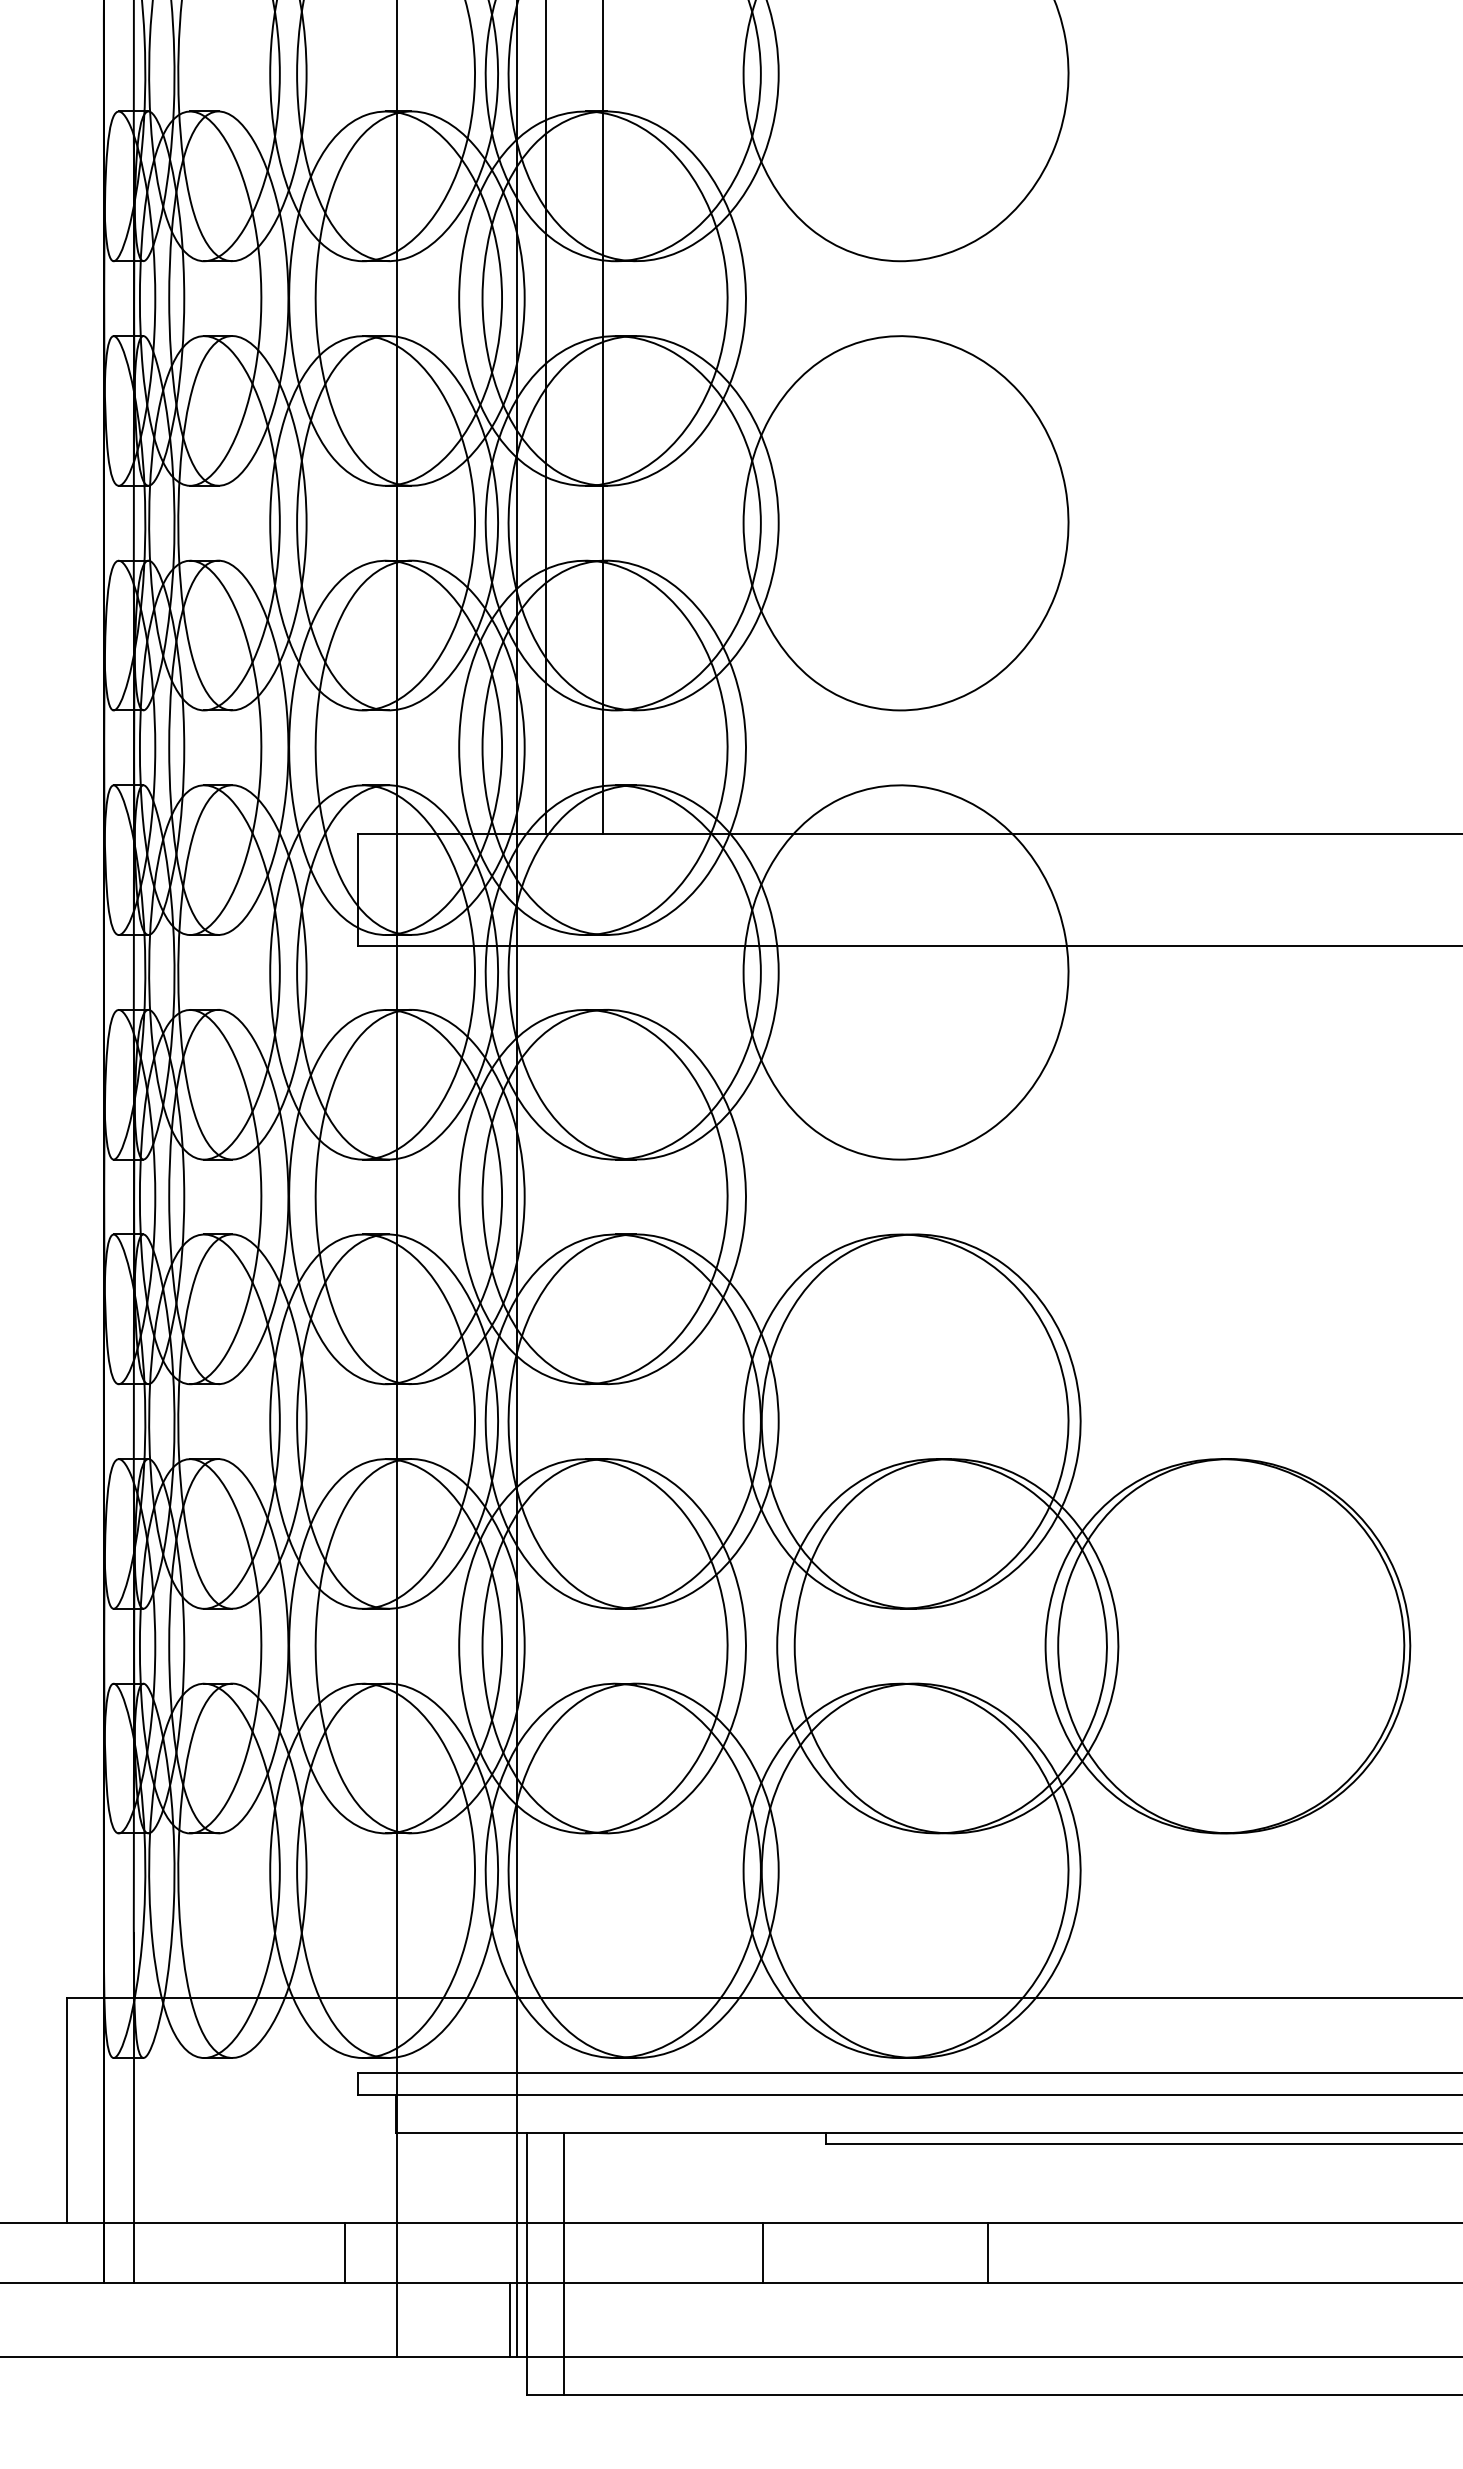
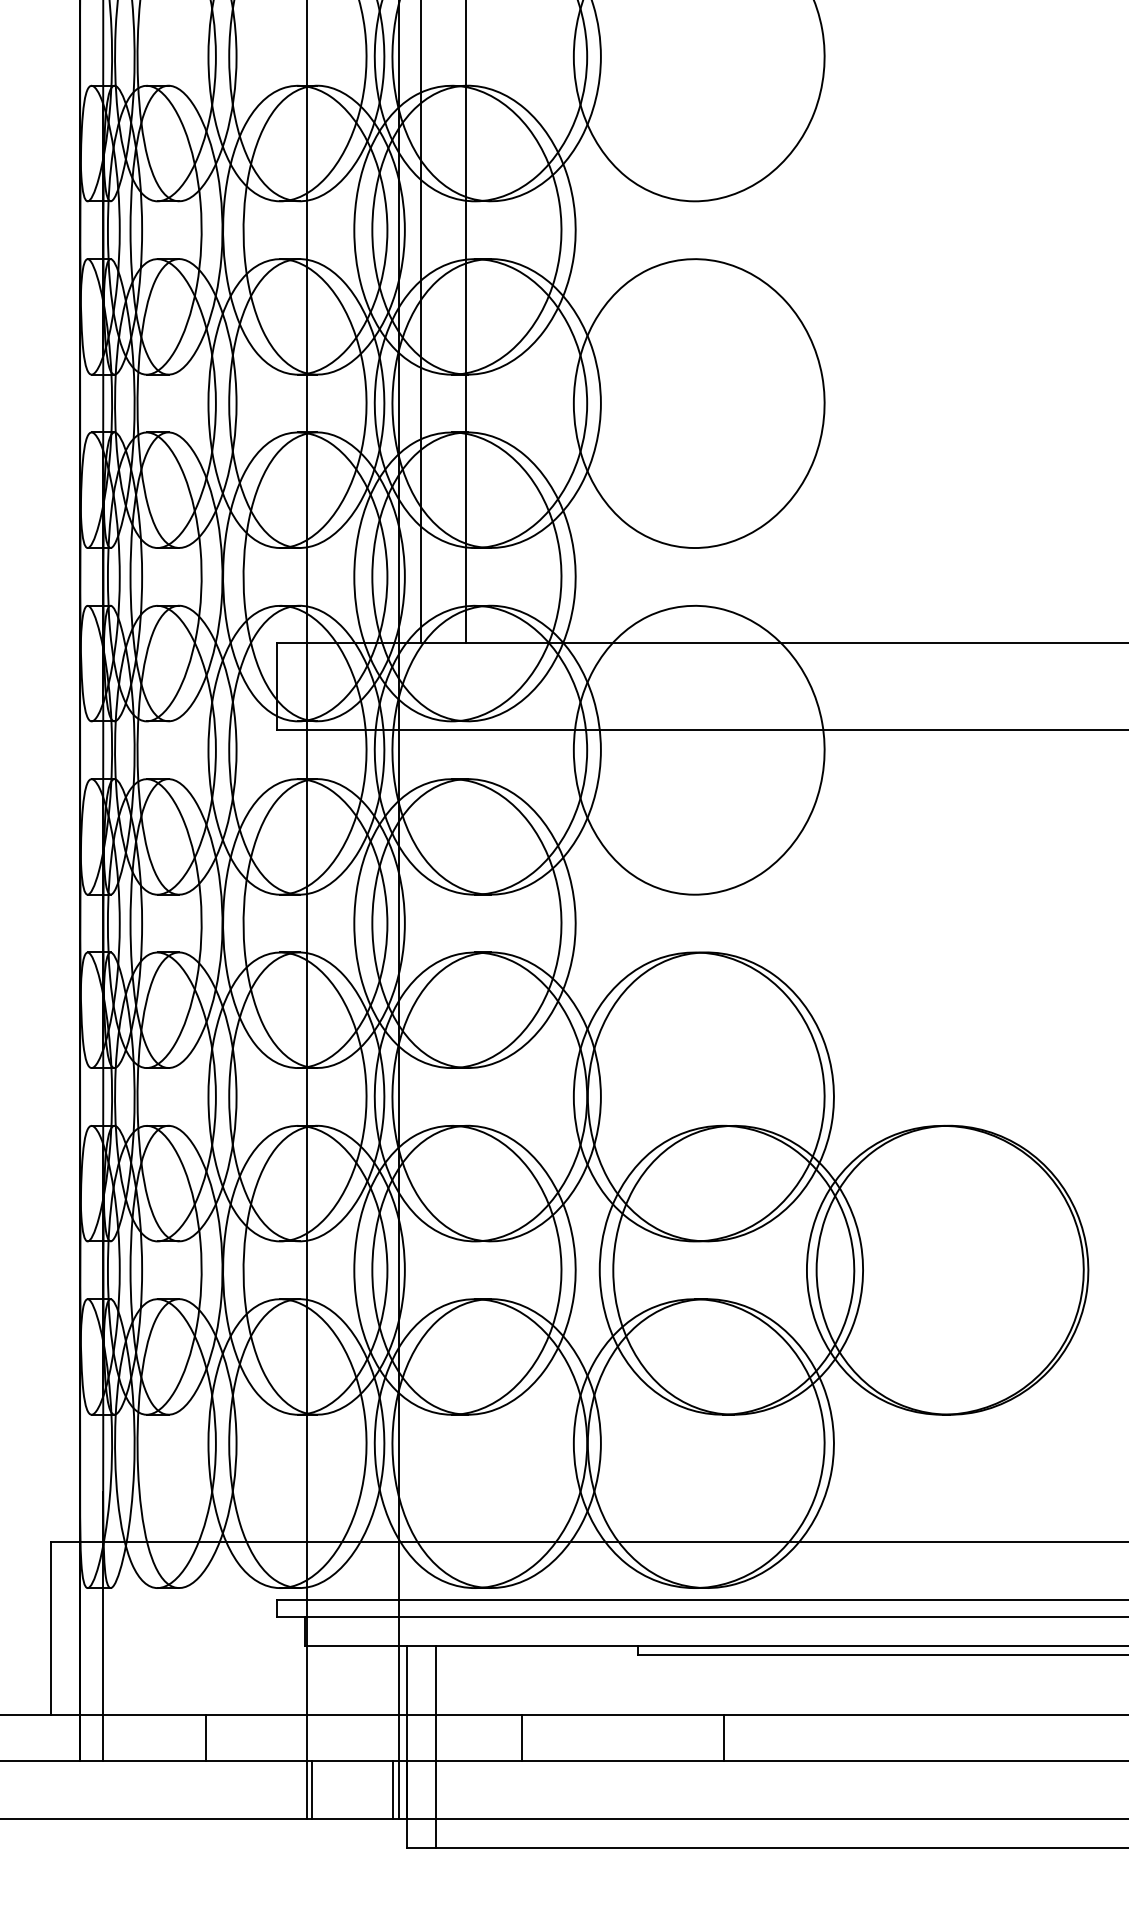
line: (345, 2252) -> (206, 1738), moved
line: (762, 2252) -> (522, 1738), moved
line: (987, 2252) -> (724, 1738), moved
line: (404, 2319) -> (312, 1789), added

